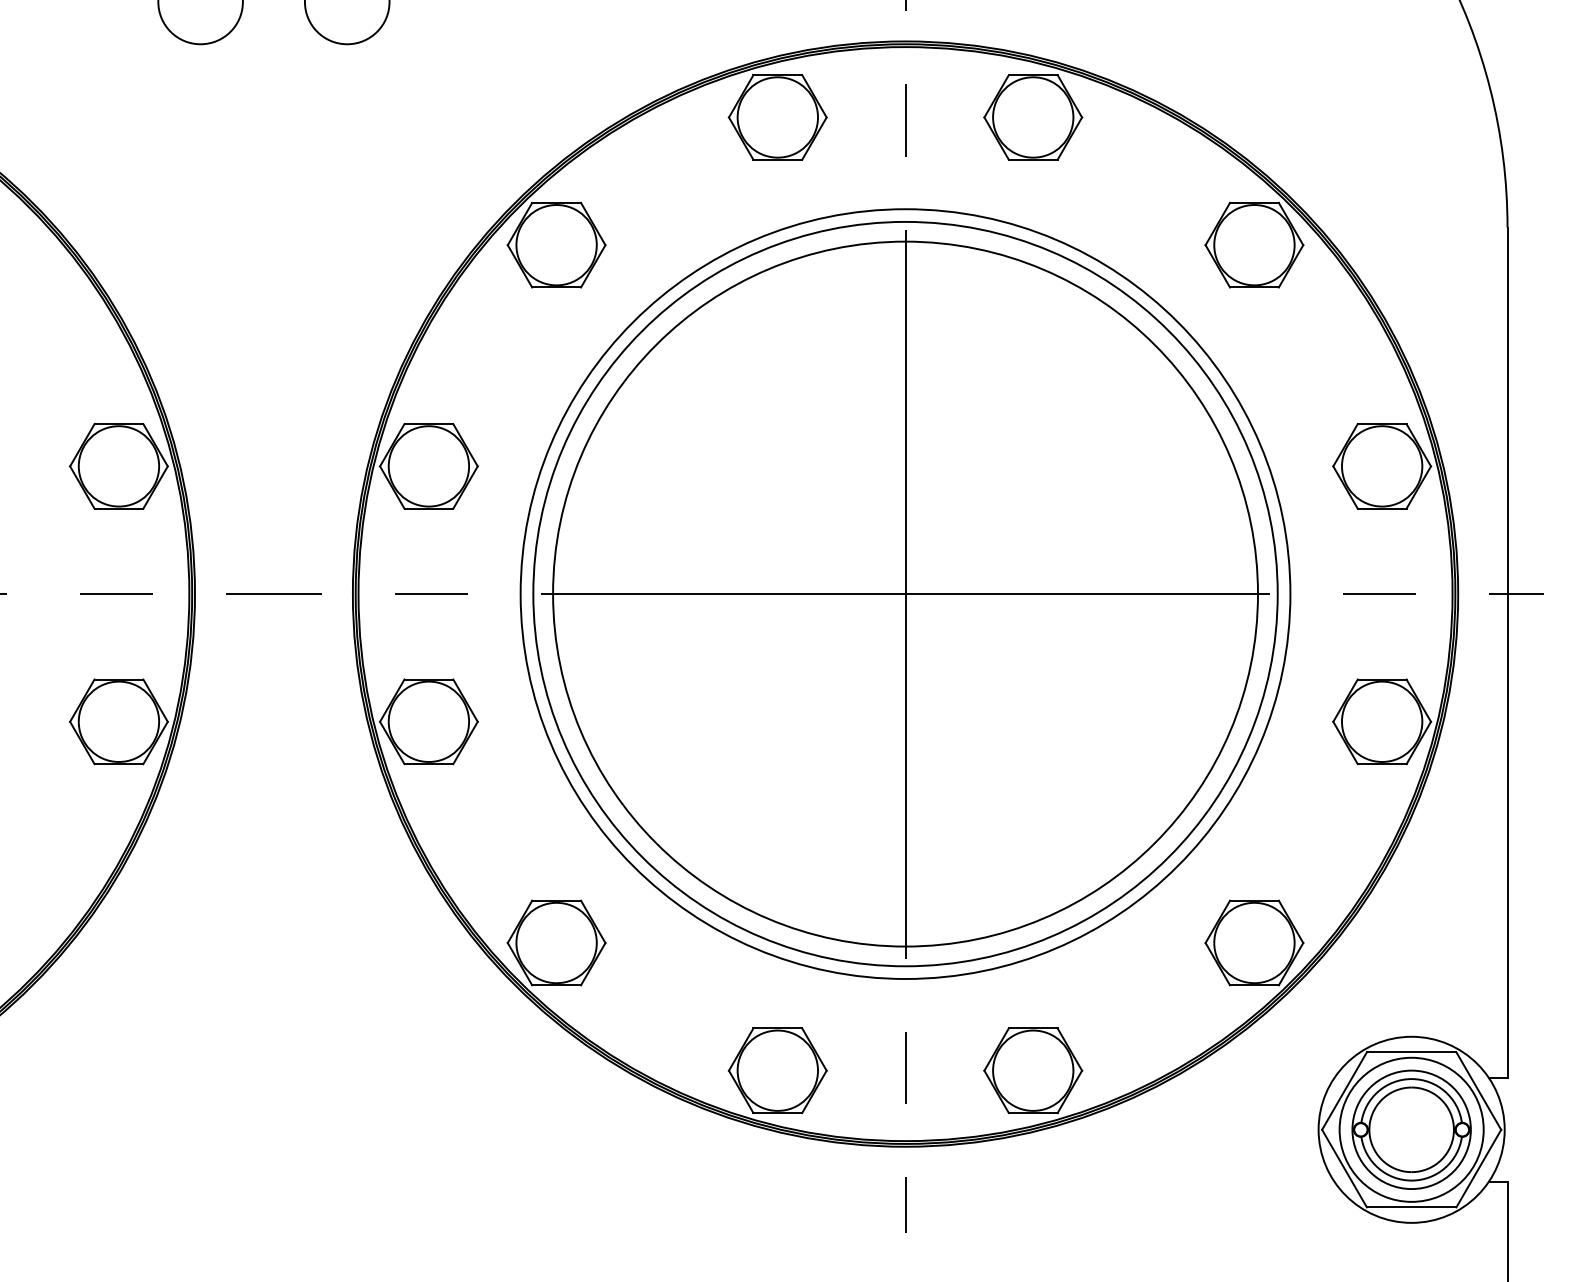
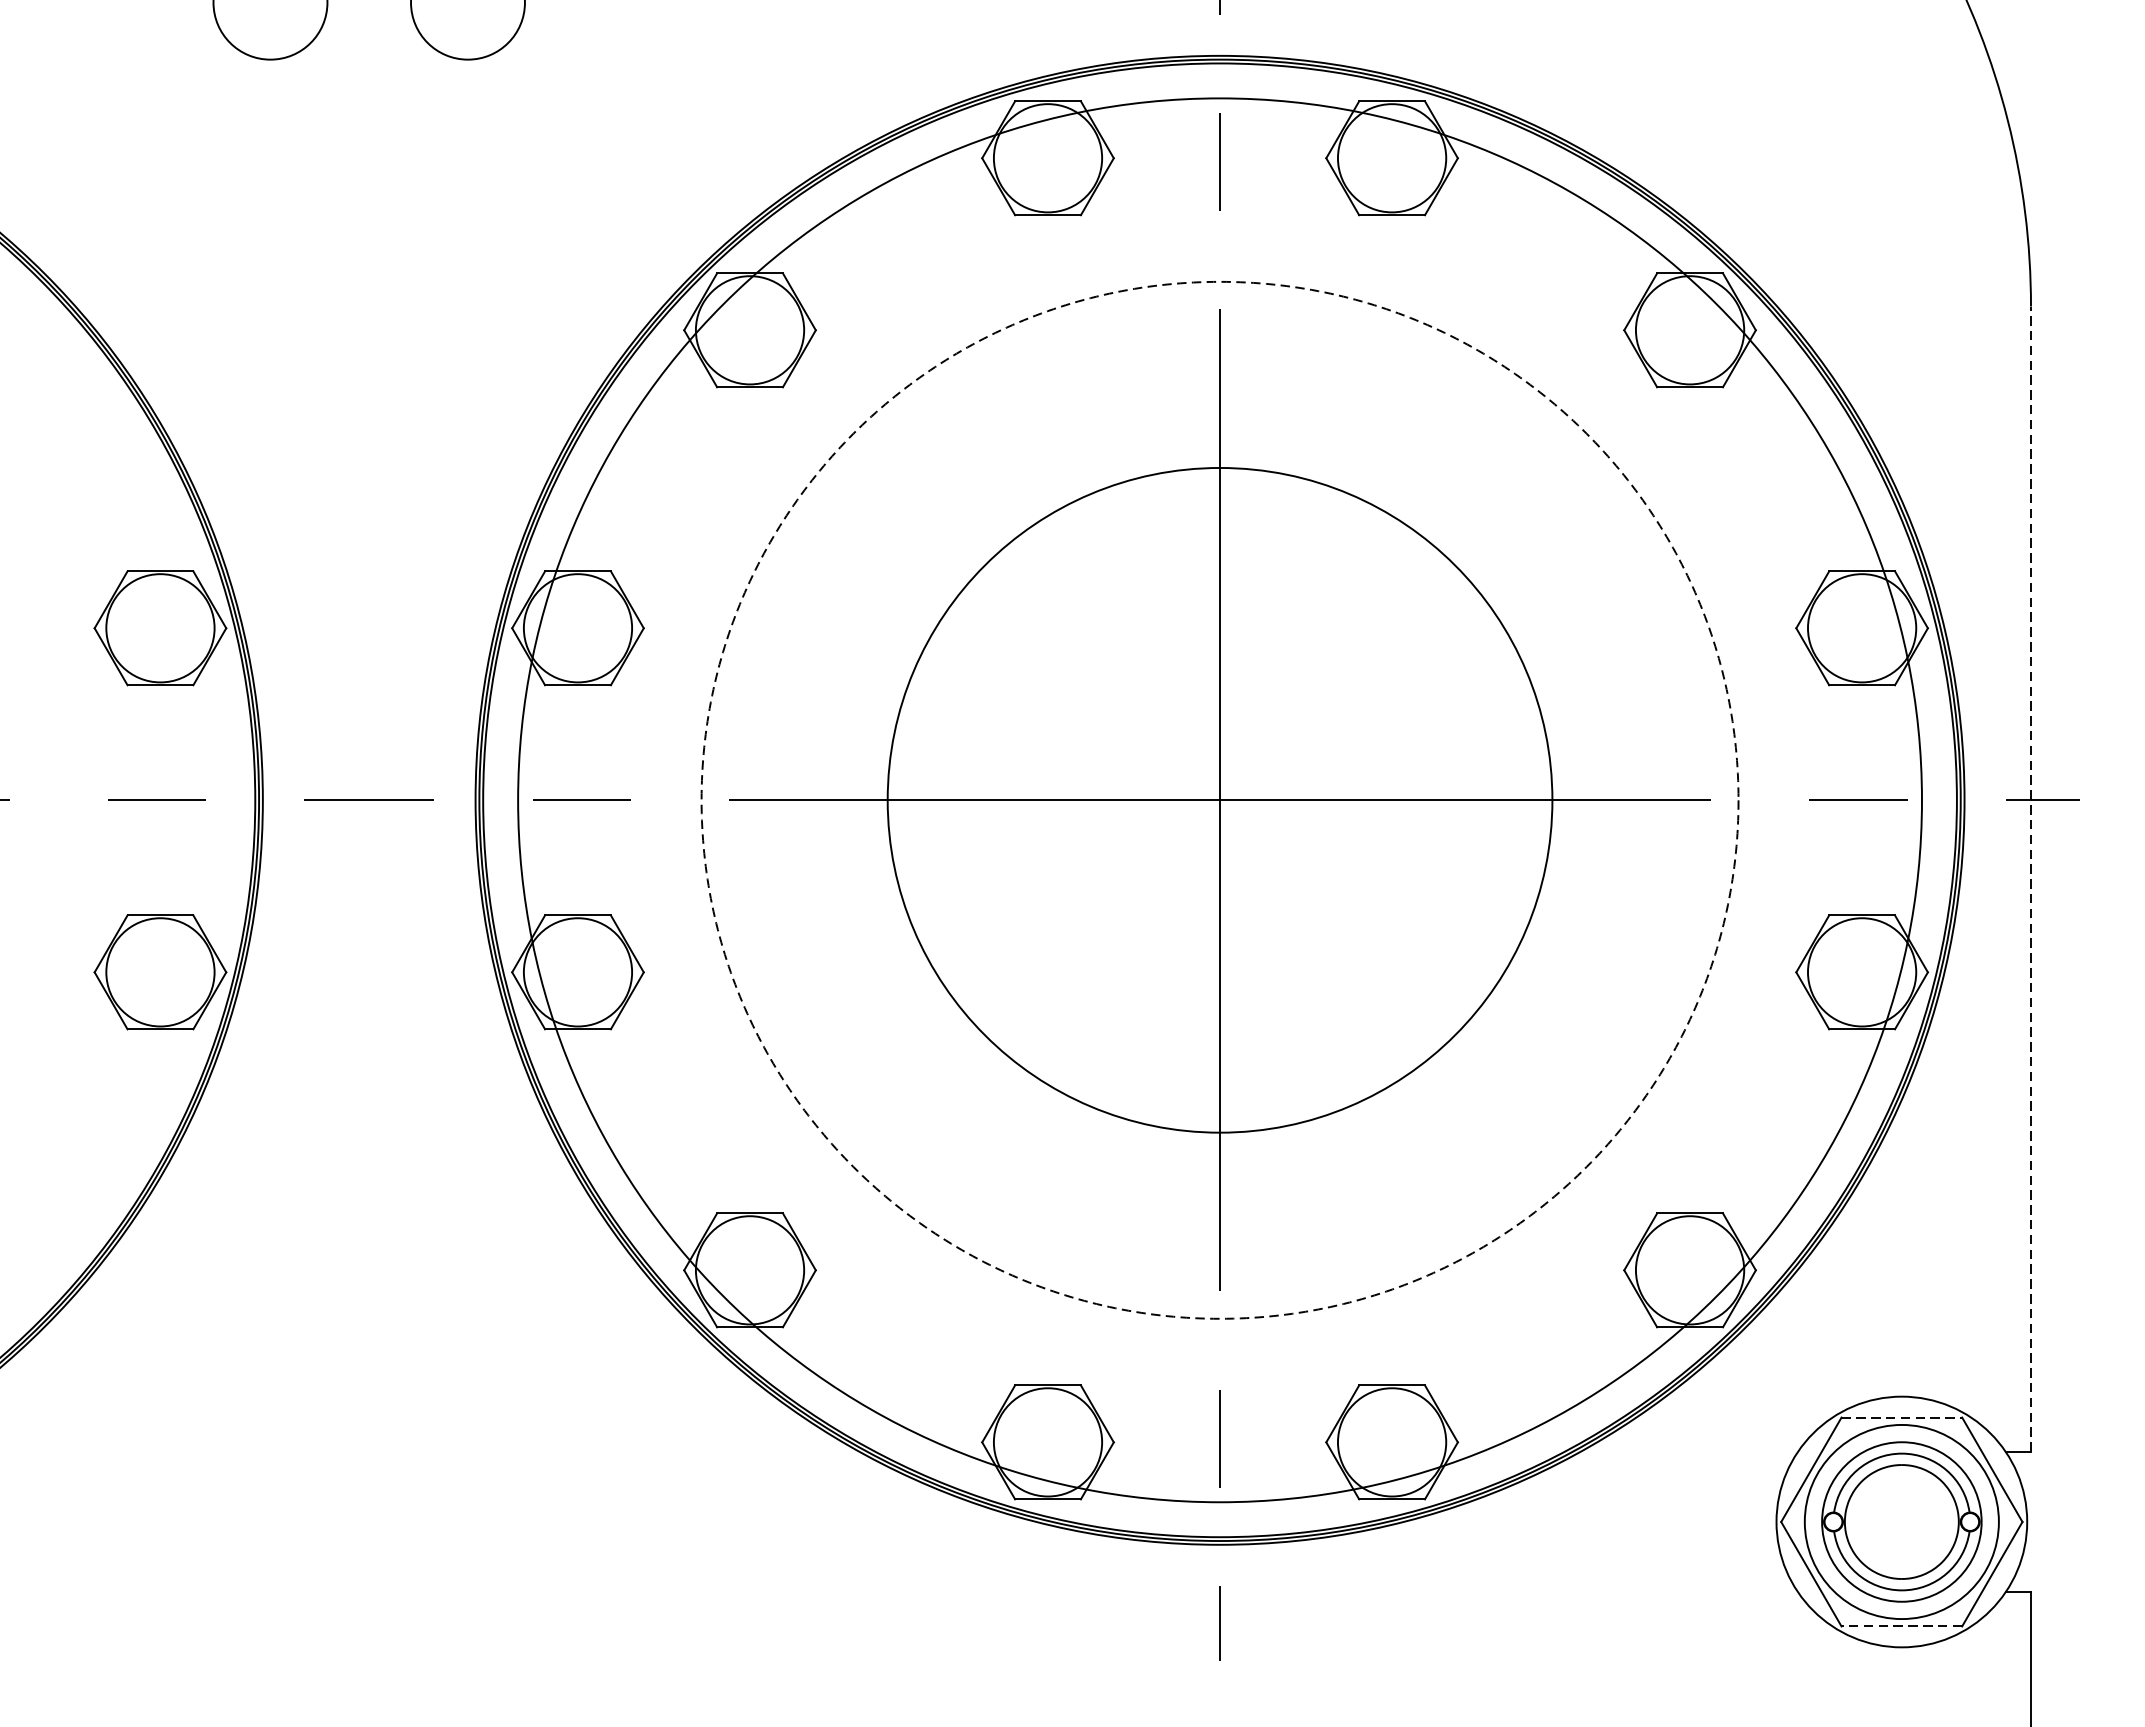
circle: (905, 593) -> (1220, 799), size x0.7
circle: (905, 593) -> (1220, 799), size x1.4
circle: (905, 593) -> (1220, 799), solid -> dashed
line: (1507, 652) -> (2030, 878), solid -> dashed
line: (1411, 1052) -> (1901, 1417), solid -> dashed
line: (1411, 1207) -> (1901, 1626), solid -> dashed

